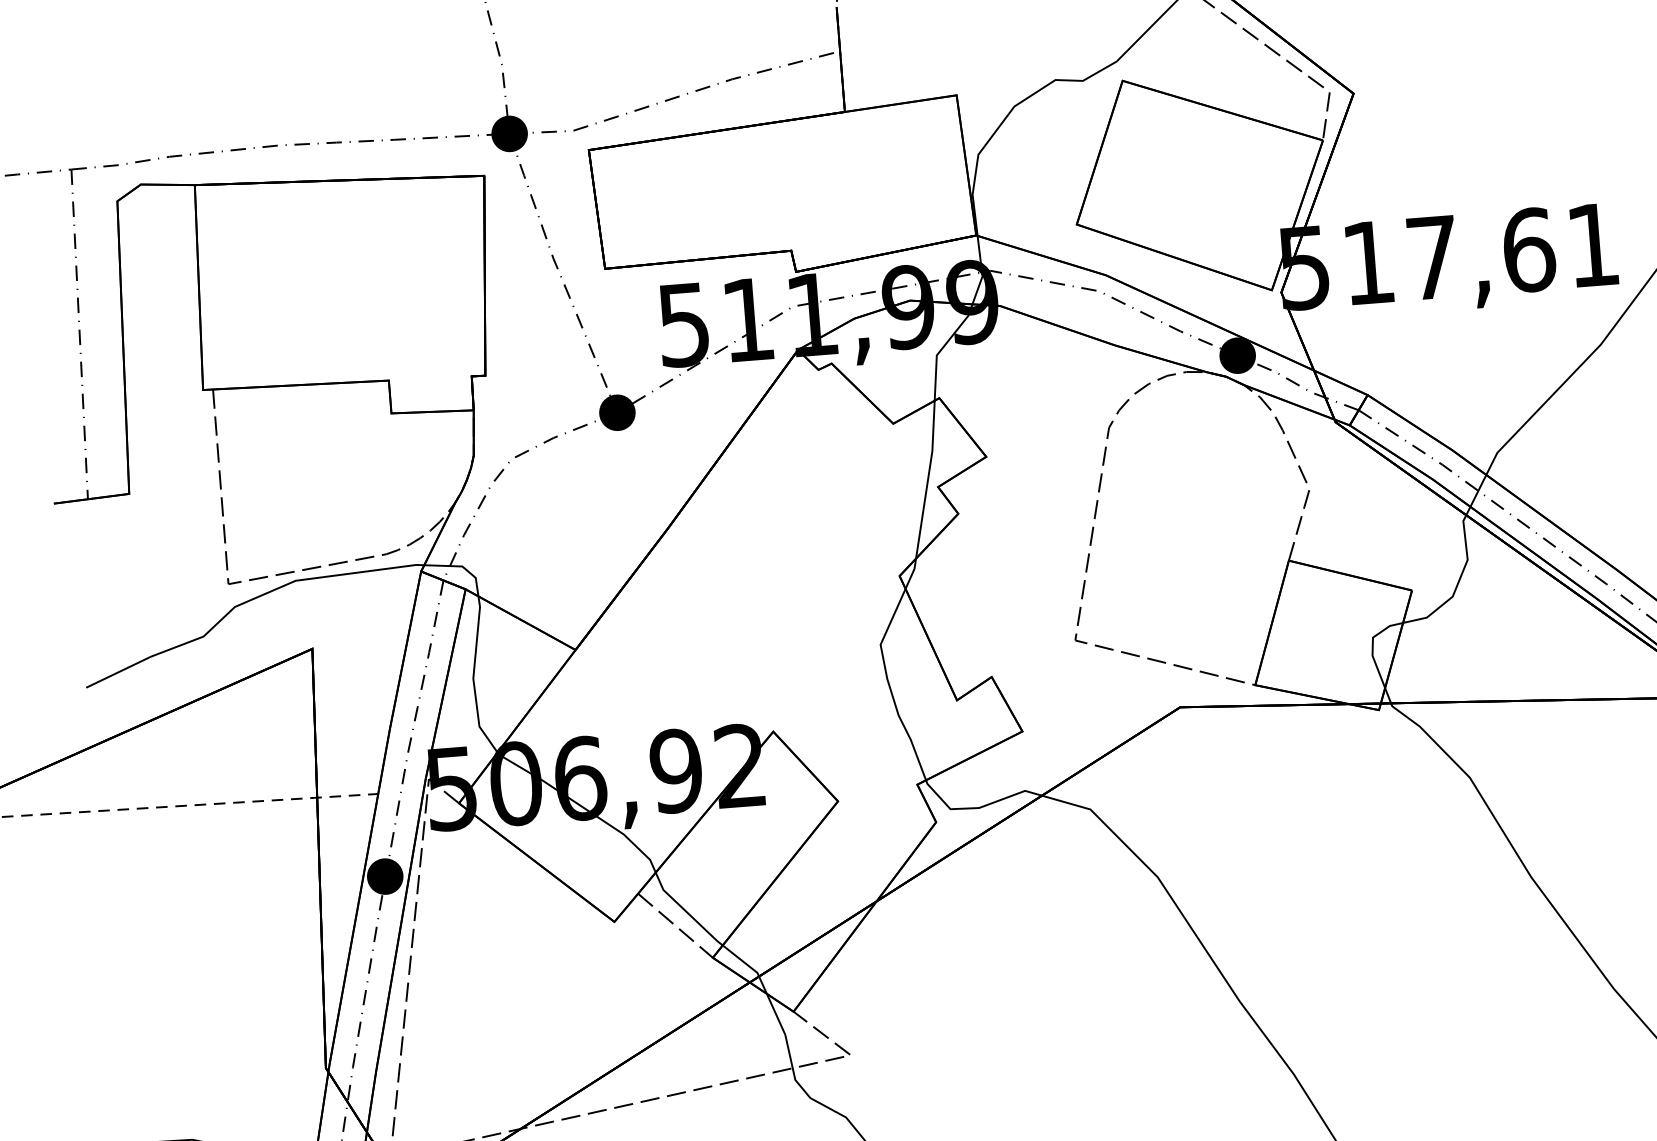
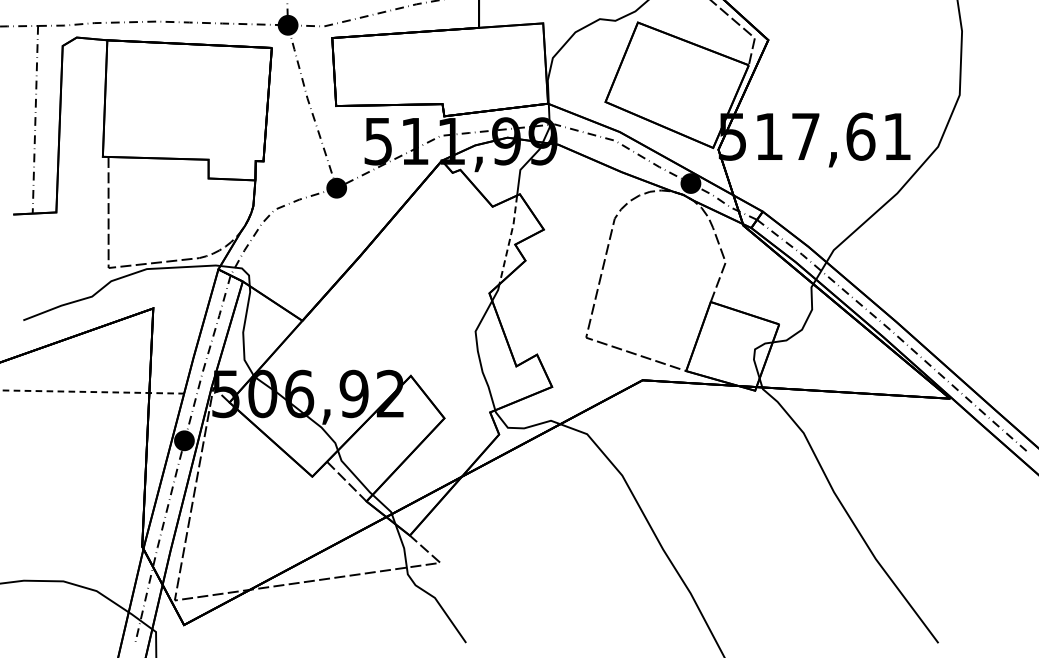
line: (927, 478) -> (509, 239), solid -> dashed

